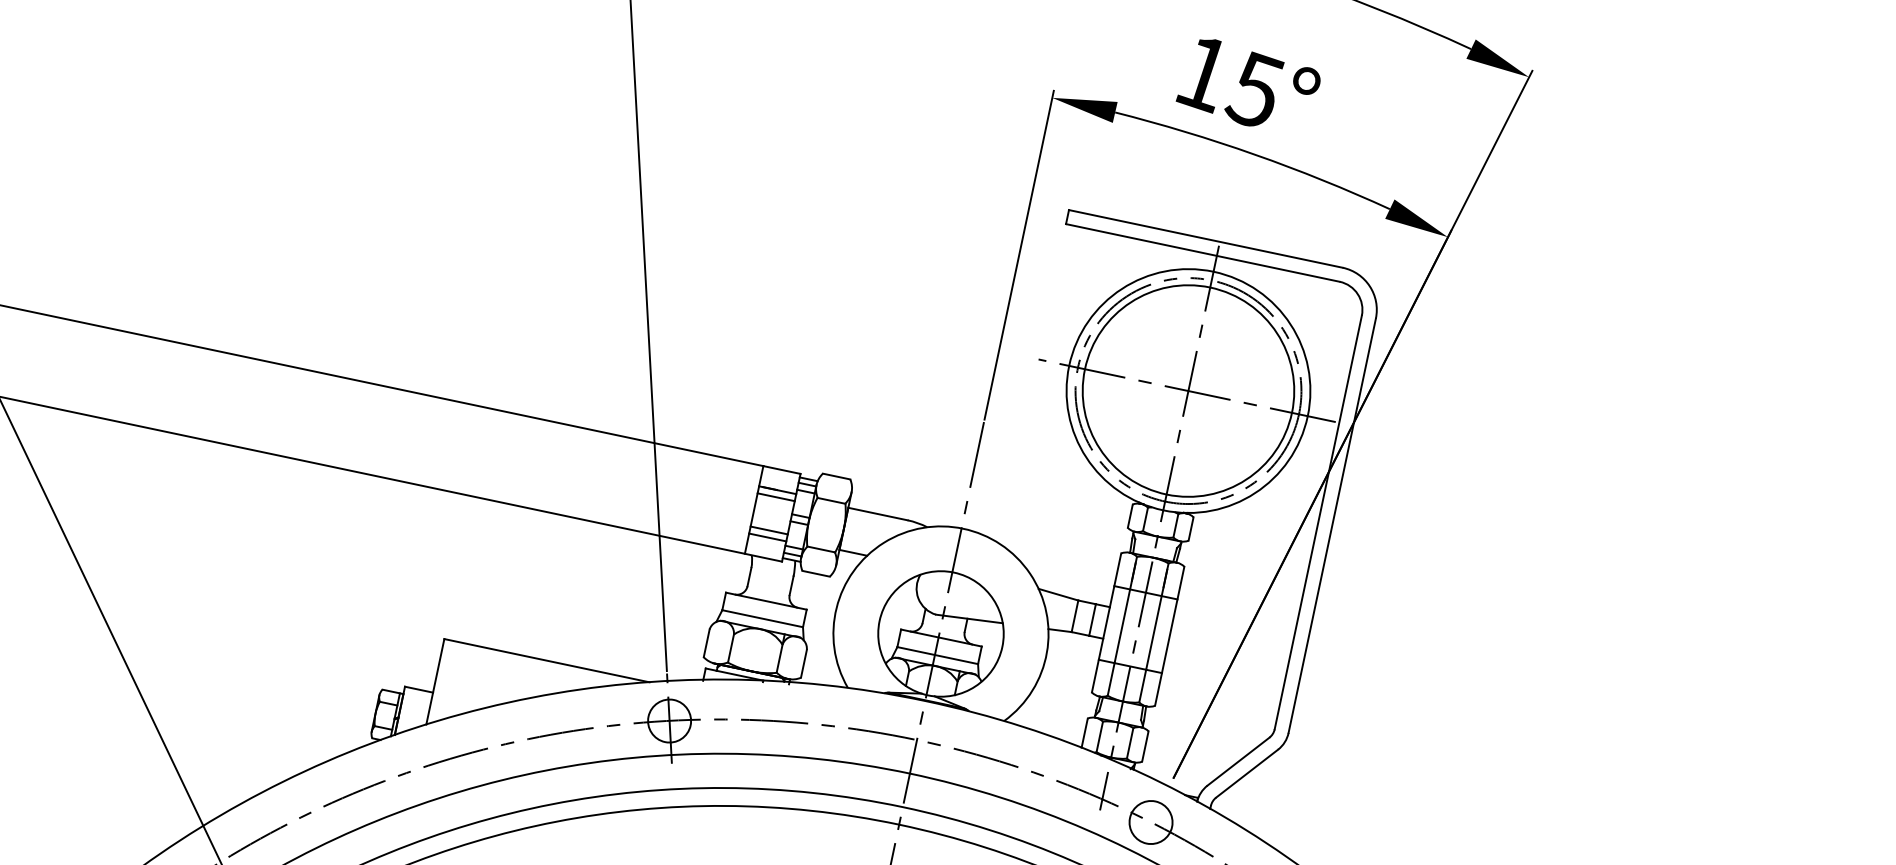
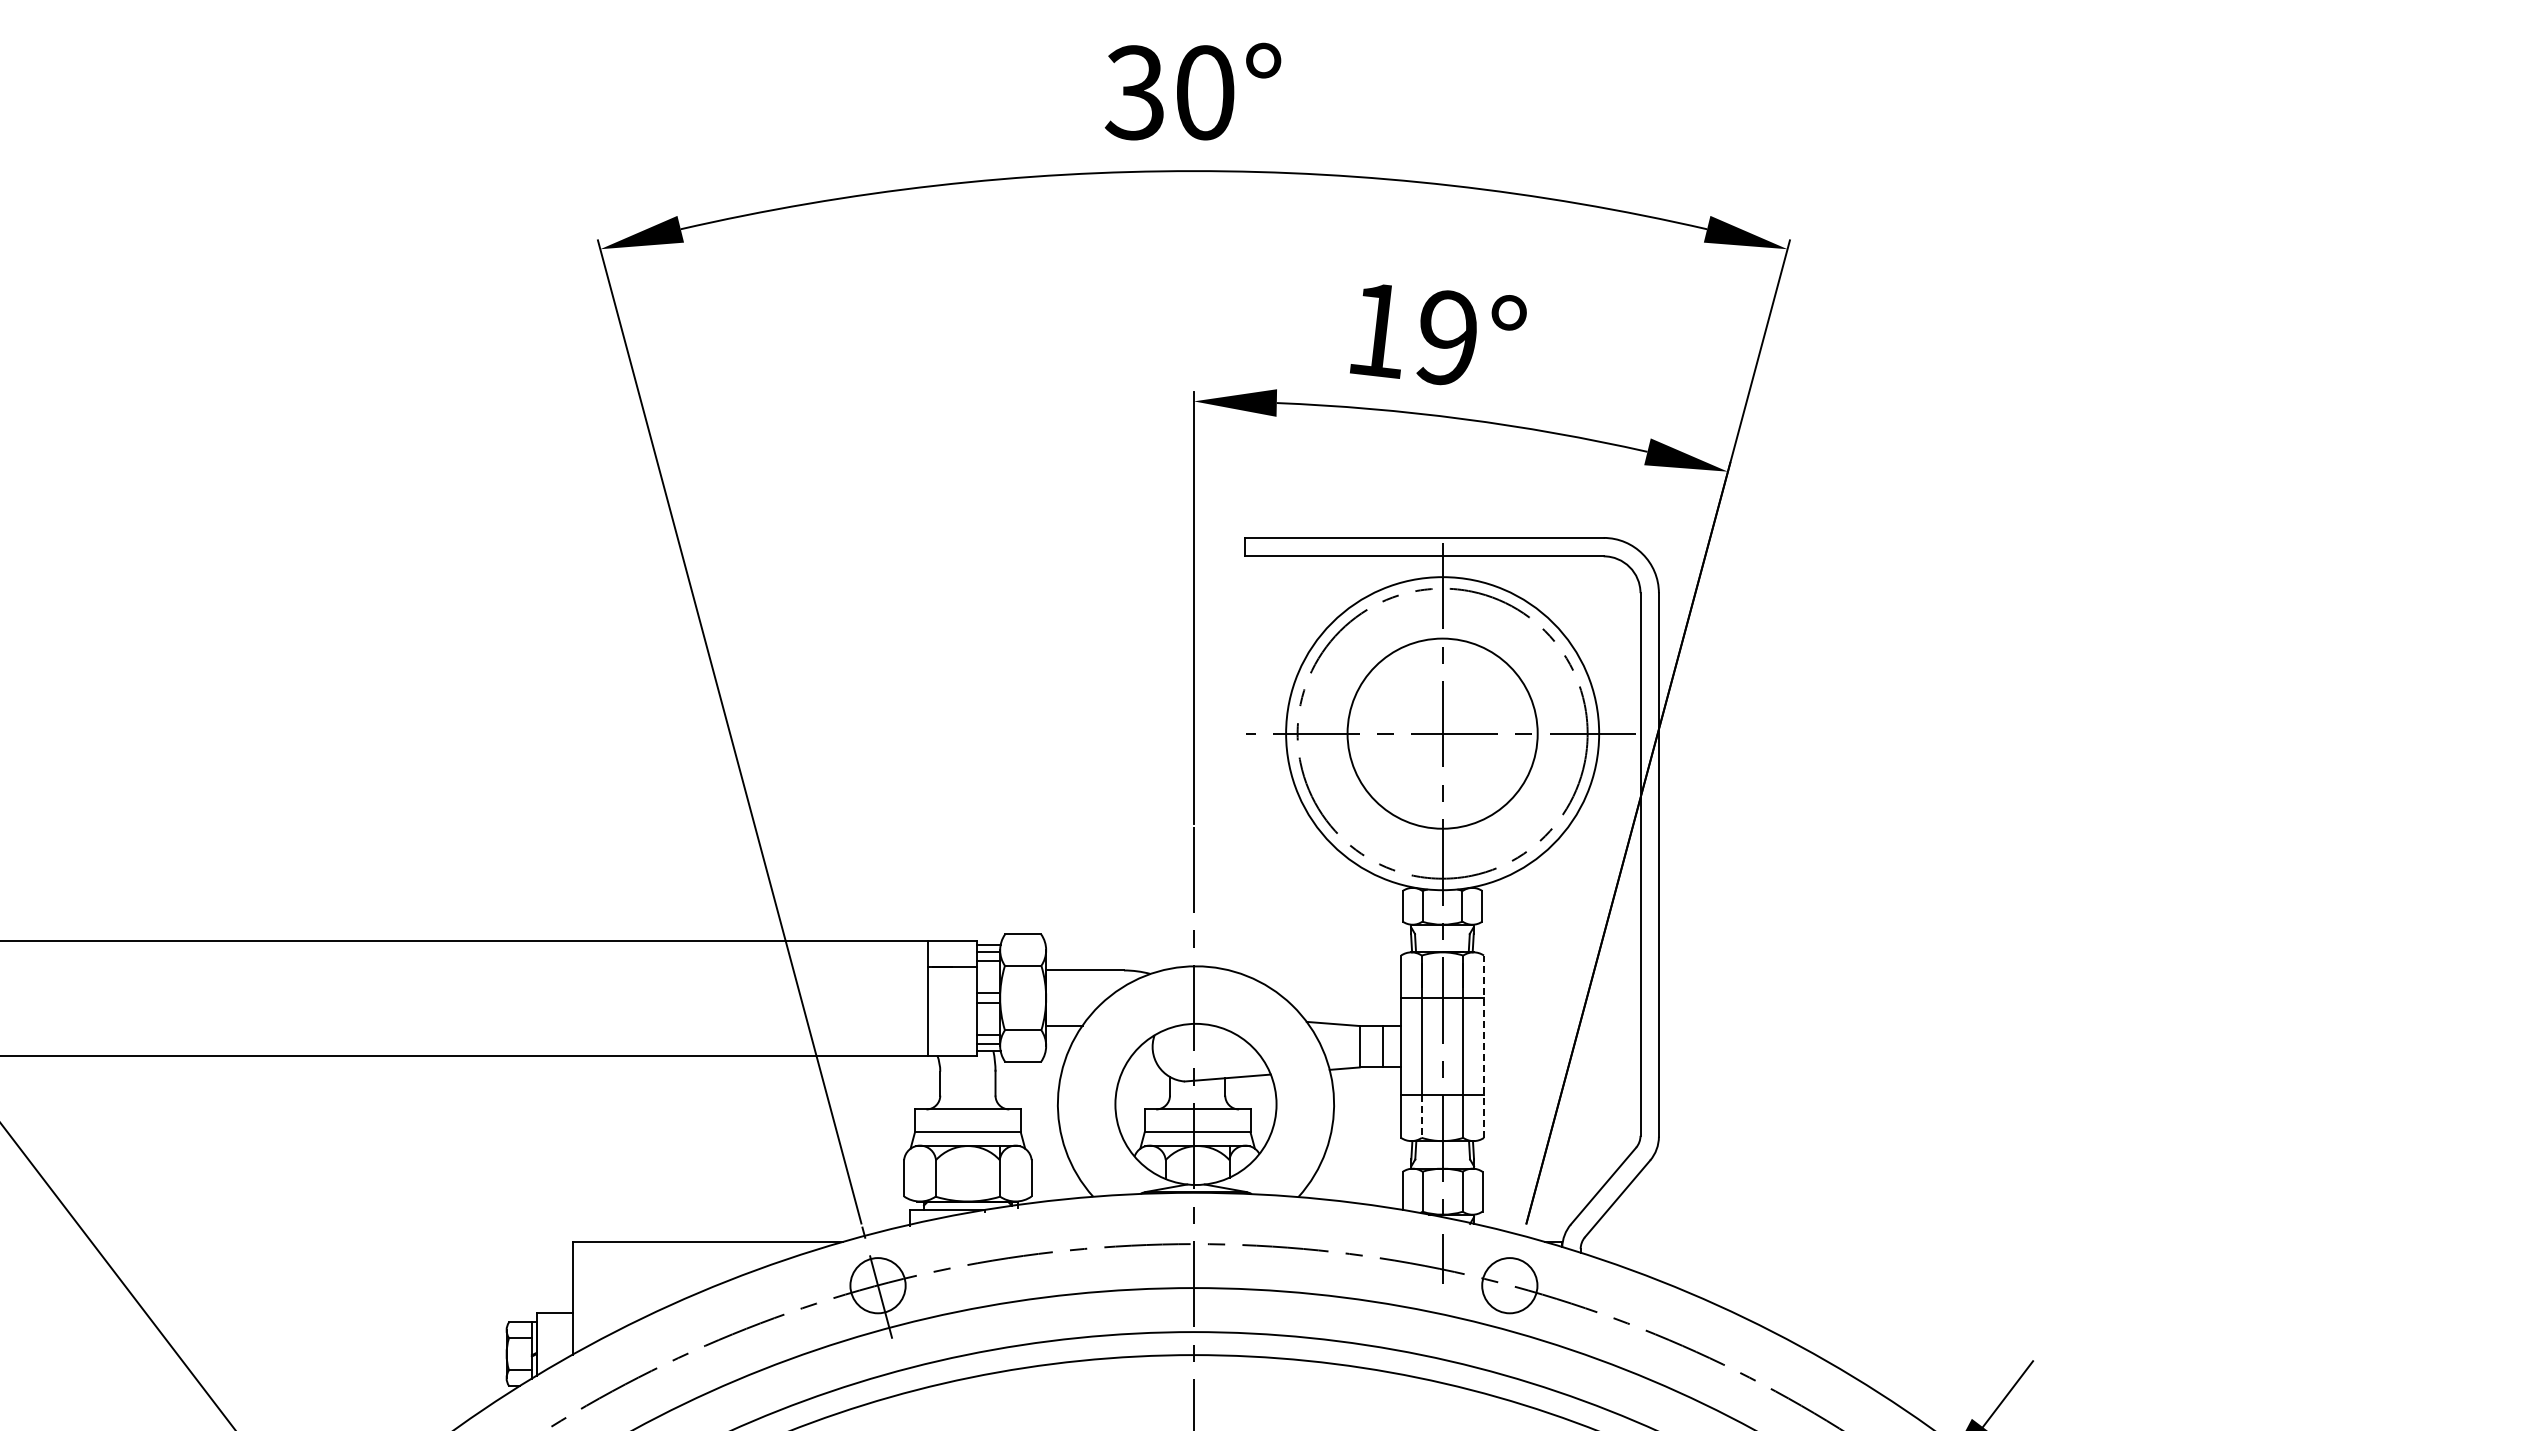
text: (1253, 89) -> (1444, 337), 15° -> 19°
circle: (1188, 390) -> (1442, 733), size x0.7
line: (775, 497) -> (952, 976), removed
line: (769, 530) -> (952, 1019), removed
line: (767, 537) -> (952, 1029), removed
line: (1169, 636) -> (1483, 1046), solid -> dashed
line: (1110, 679) -> (1421, 1116), solid -> dashed

